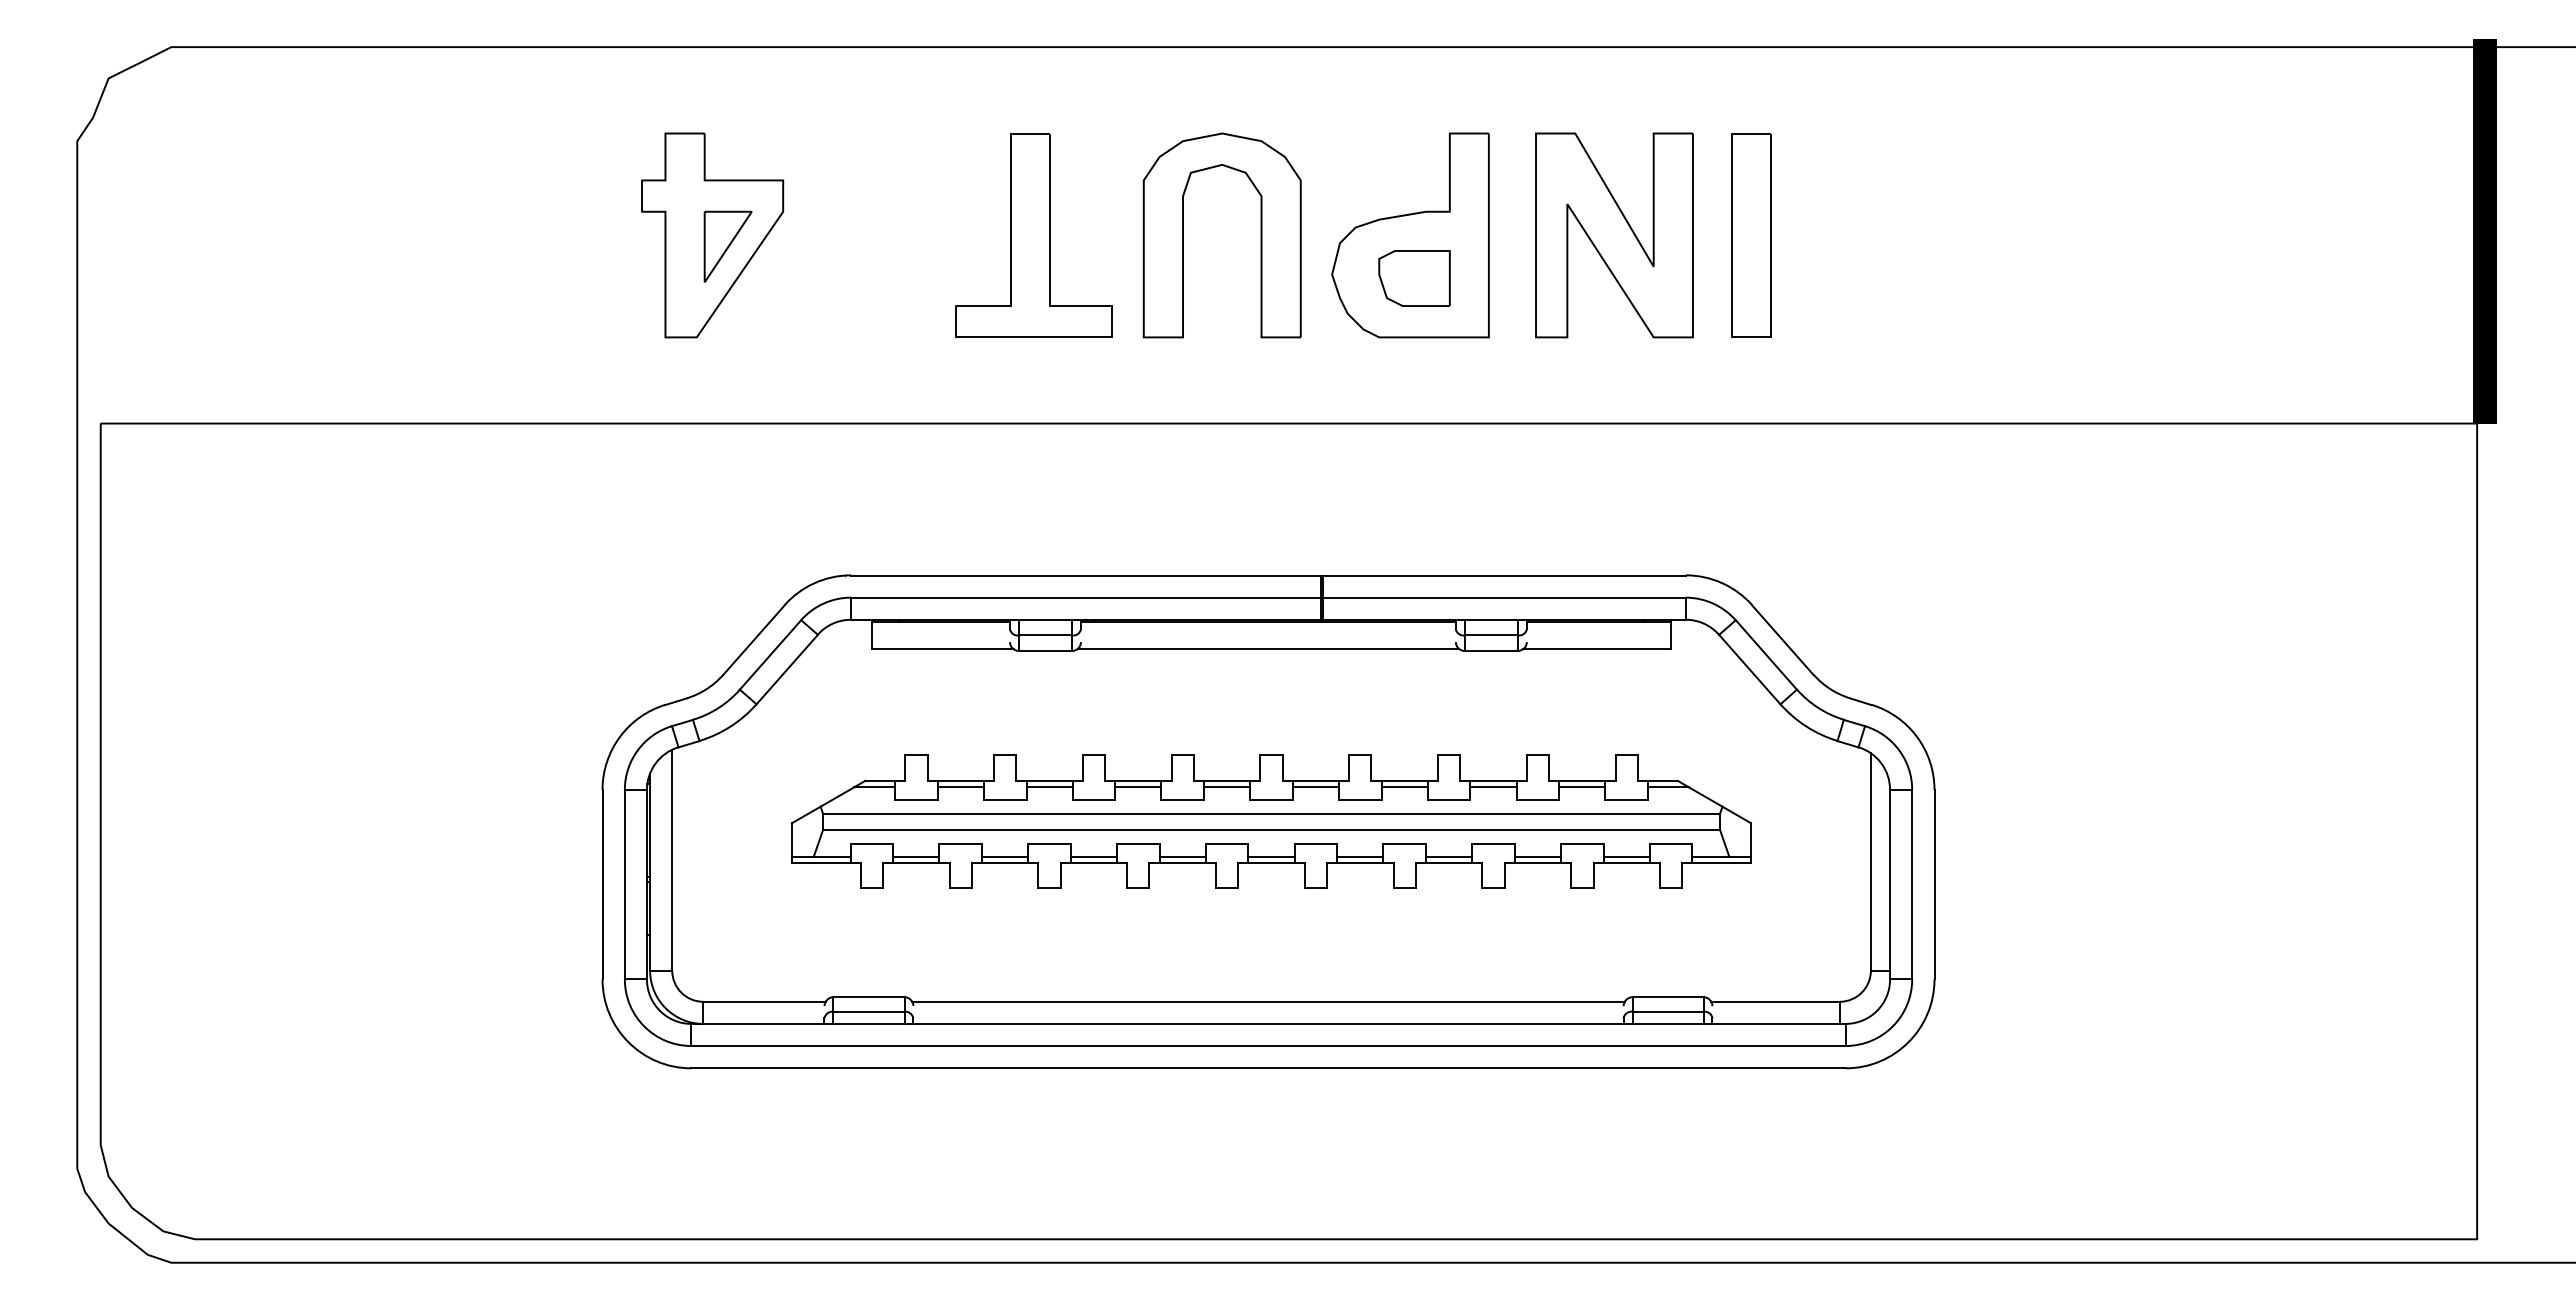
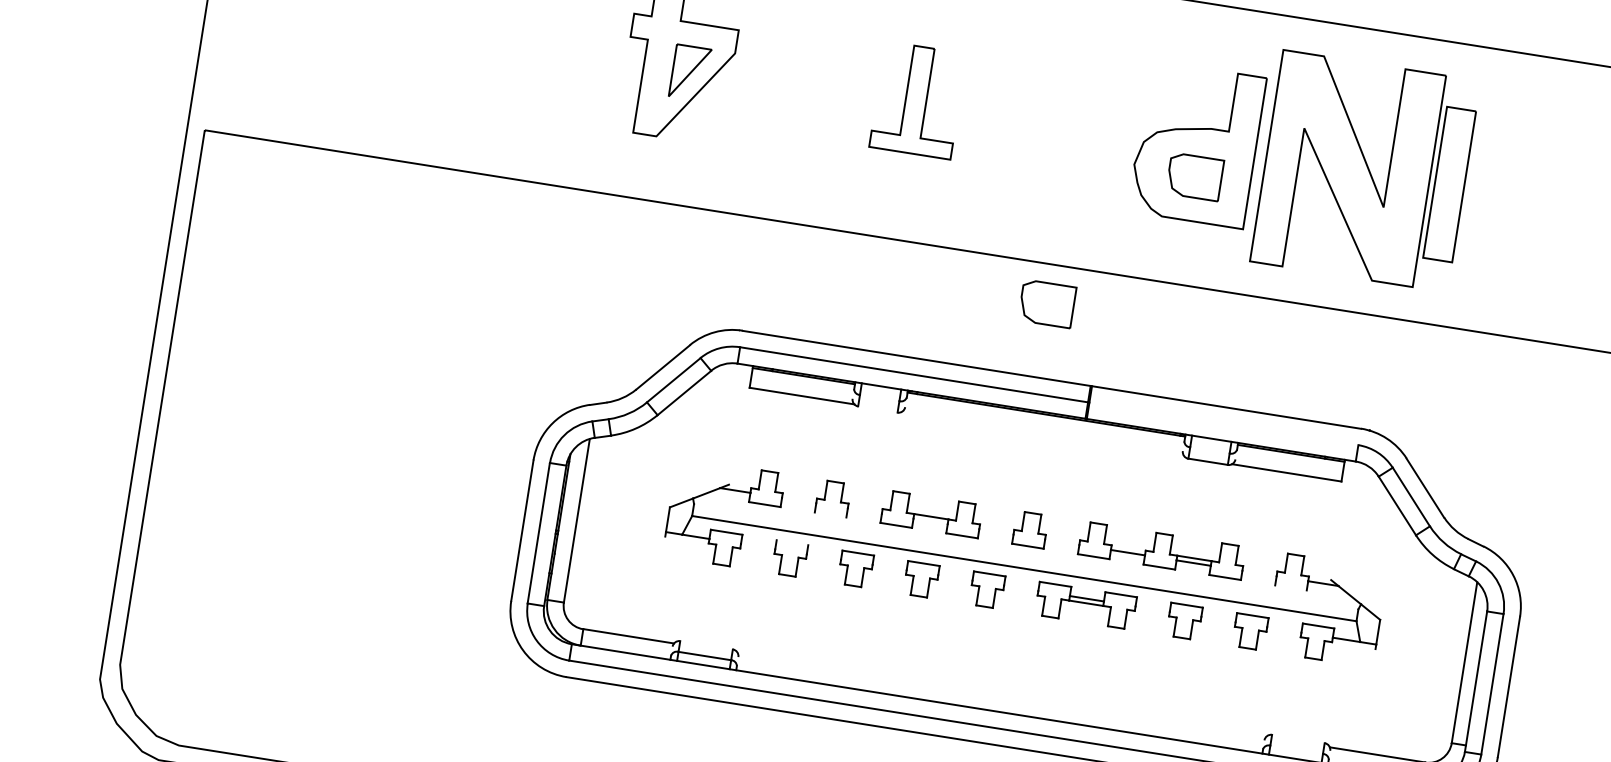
part: (1033, 235) -> (917, 100), size x0.7
part: (1183, 235) -> (1028, 118), removed
part: (1614, 235) -> (1348, 168), size x1.4
part: (1246, 476) -> (1047, 303), added
line: (1503, 597) -> (1223, 423), removed
line: (1045, 635) -> (879, 398), removed
line: (1490, 635) -> (1209, 450), removed
line: (1268, 649) -> (1043, 434), removed
line: (1045, 650) -> (877, 409), removed
line: (880, 781) -> (740, 486), removed
line: (960, 781) -> (799, 496), removed
line: (1049, 781) -> (865, 506), removed
line: (1227, 781) -> (997, 527), removed
line: (1315, 781) -> (1062, 537), removed
line: (1404, 781) -> (1128, 548), removed
line: (1582, 781) -> (1260, 569), removed
line: (1663, 781) -> (1320, 578), removed
line: (960, 787) -> (798, 500), removed
line: (1049, 787) -> (864, 511), removed
line: (1138, 787) -> (930, 521), removed
line: (1227, 787) -> (996, 532), removed
line: (1315, 787) -> (1061, 542), removed
line: (1582, 787) -> (1259, 573), removed
line: (1004, 799) -> (830, 514), removed
line: (1626, 799) -> (1290, 587), removed
line: (1271, 813) -> (1026, 556), removed
line: (960, 844) -> (792, 542), removed
line: (916, 856) -> (758, 546), removed
line: (1005, 856) -> (824, 557), removed
line: (1093, 856) -> (889, 567), removed
line: (1182, 856) -> (955, 577), removed
line: (1271, 856) -> (1021, 588), removed
line: (1448, 856) -> (1152, 609), removed
line: (1537, 856) -> (1218, 619), removed
line: (1626, 856) -> (1284, 629), removed
line: (820, 862) -> (686, 539), removed
line: (916, 862) -> (757, 551), removed
line: (1005, 862) -> (823, 561), removed
line: (1093, 862) -> (888, 571), removed
line: (1182, 862) -> (954, 582), removed
line: (1271, 862) -> (1020, 592), removed
line: (1448, 862) -> (1151, 613), removed
line: (1537, 862) -> (1217, 623), removed
line: (1626, 862) -> (1283, 634), removed
line: (1721, 862) -> (1353, 645), removed
line: (868, 997) -> (706, 645), removed
line: (1667, 997) -> (1297, 739), removed
line: (1268, 1001) -> (1001, 695), removed
line: (1667, 1011) -> (1296, 749), removed

